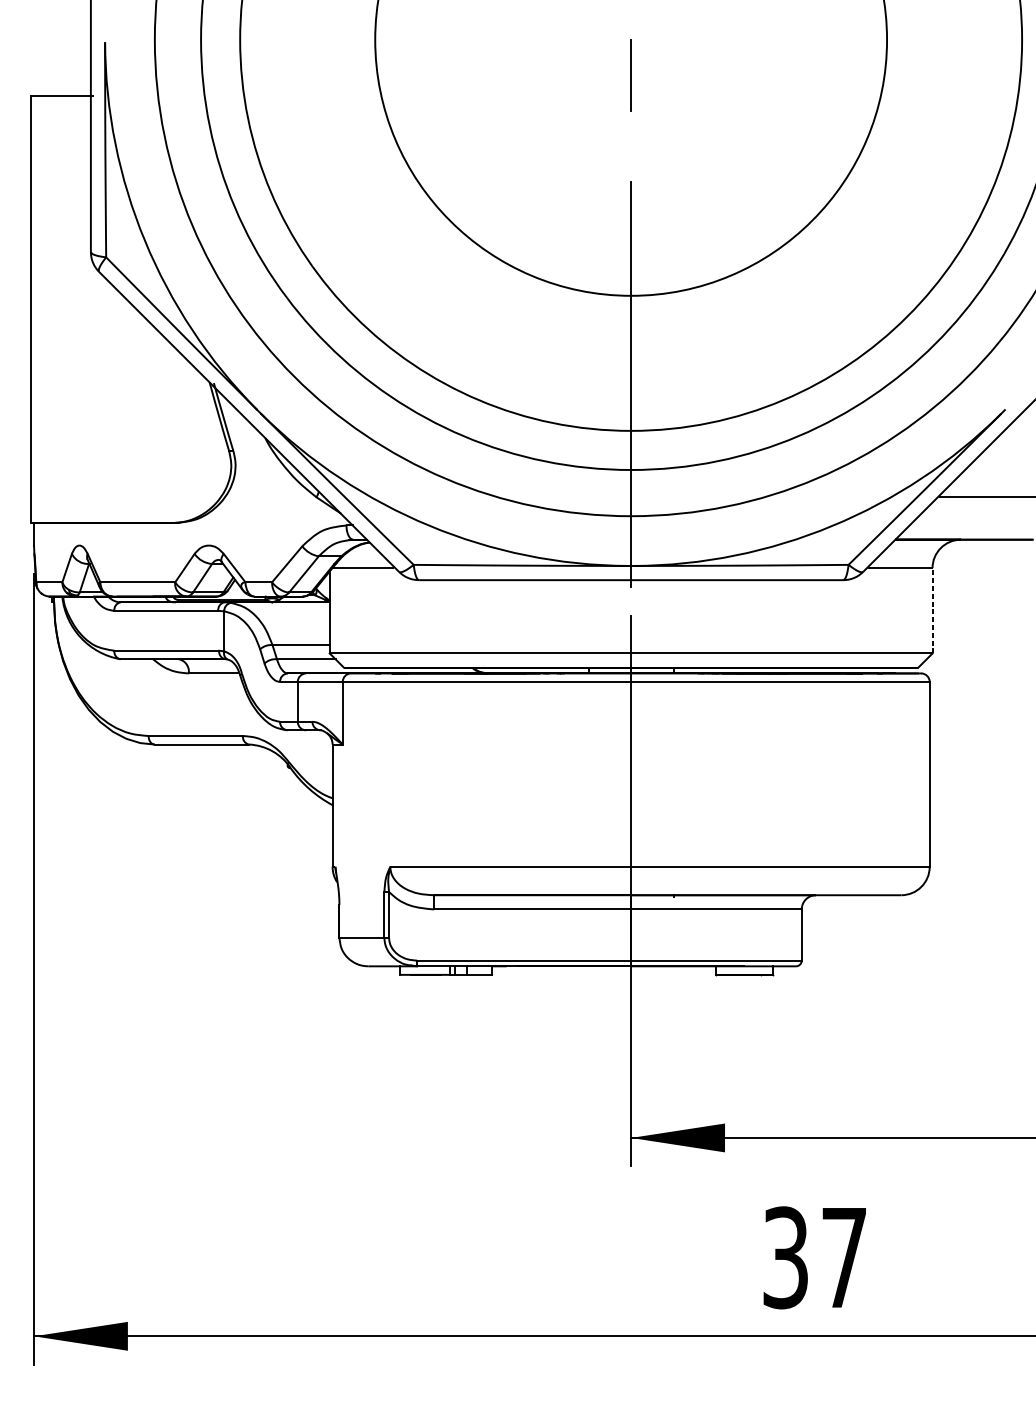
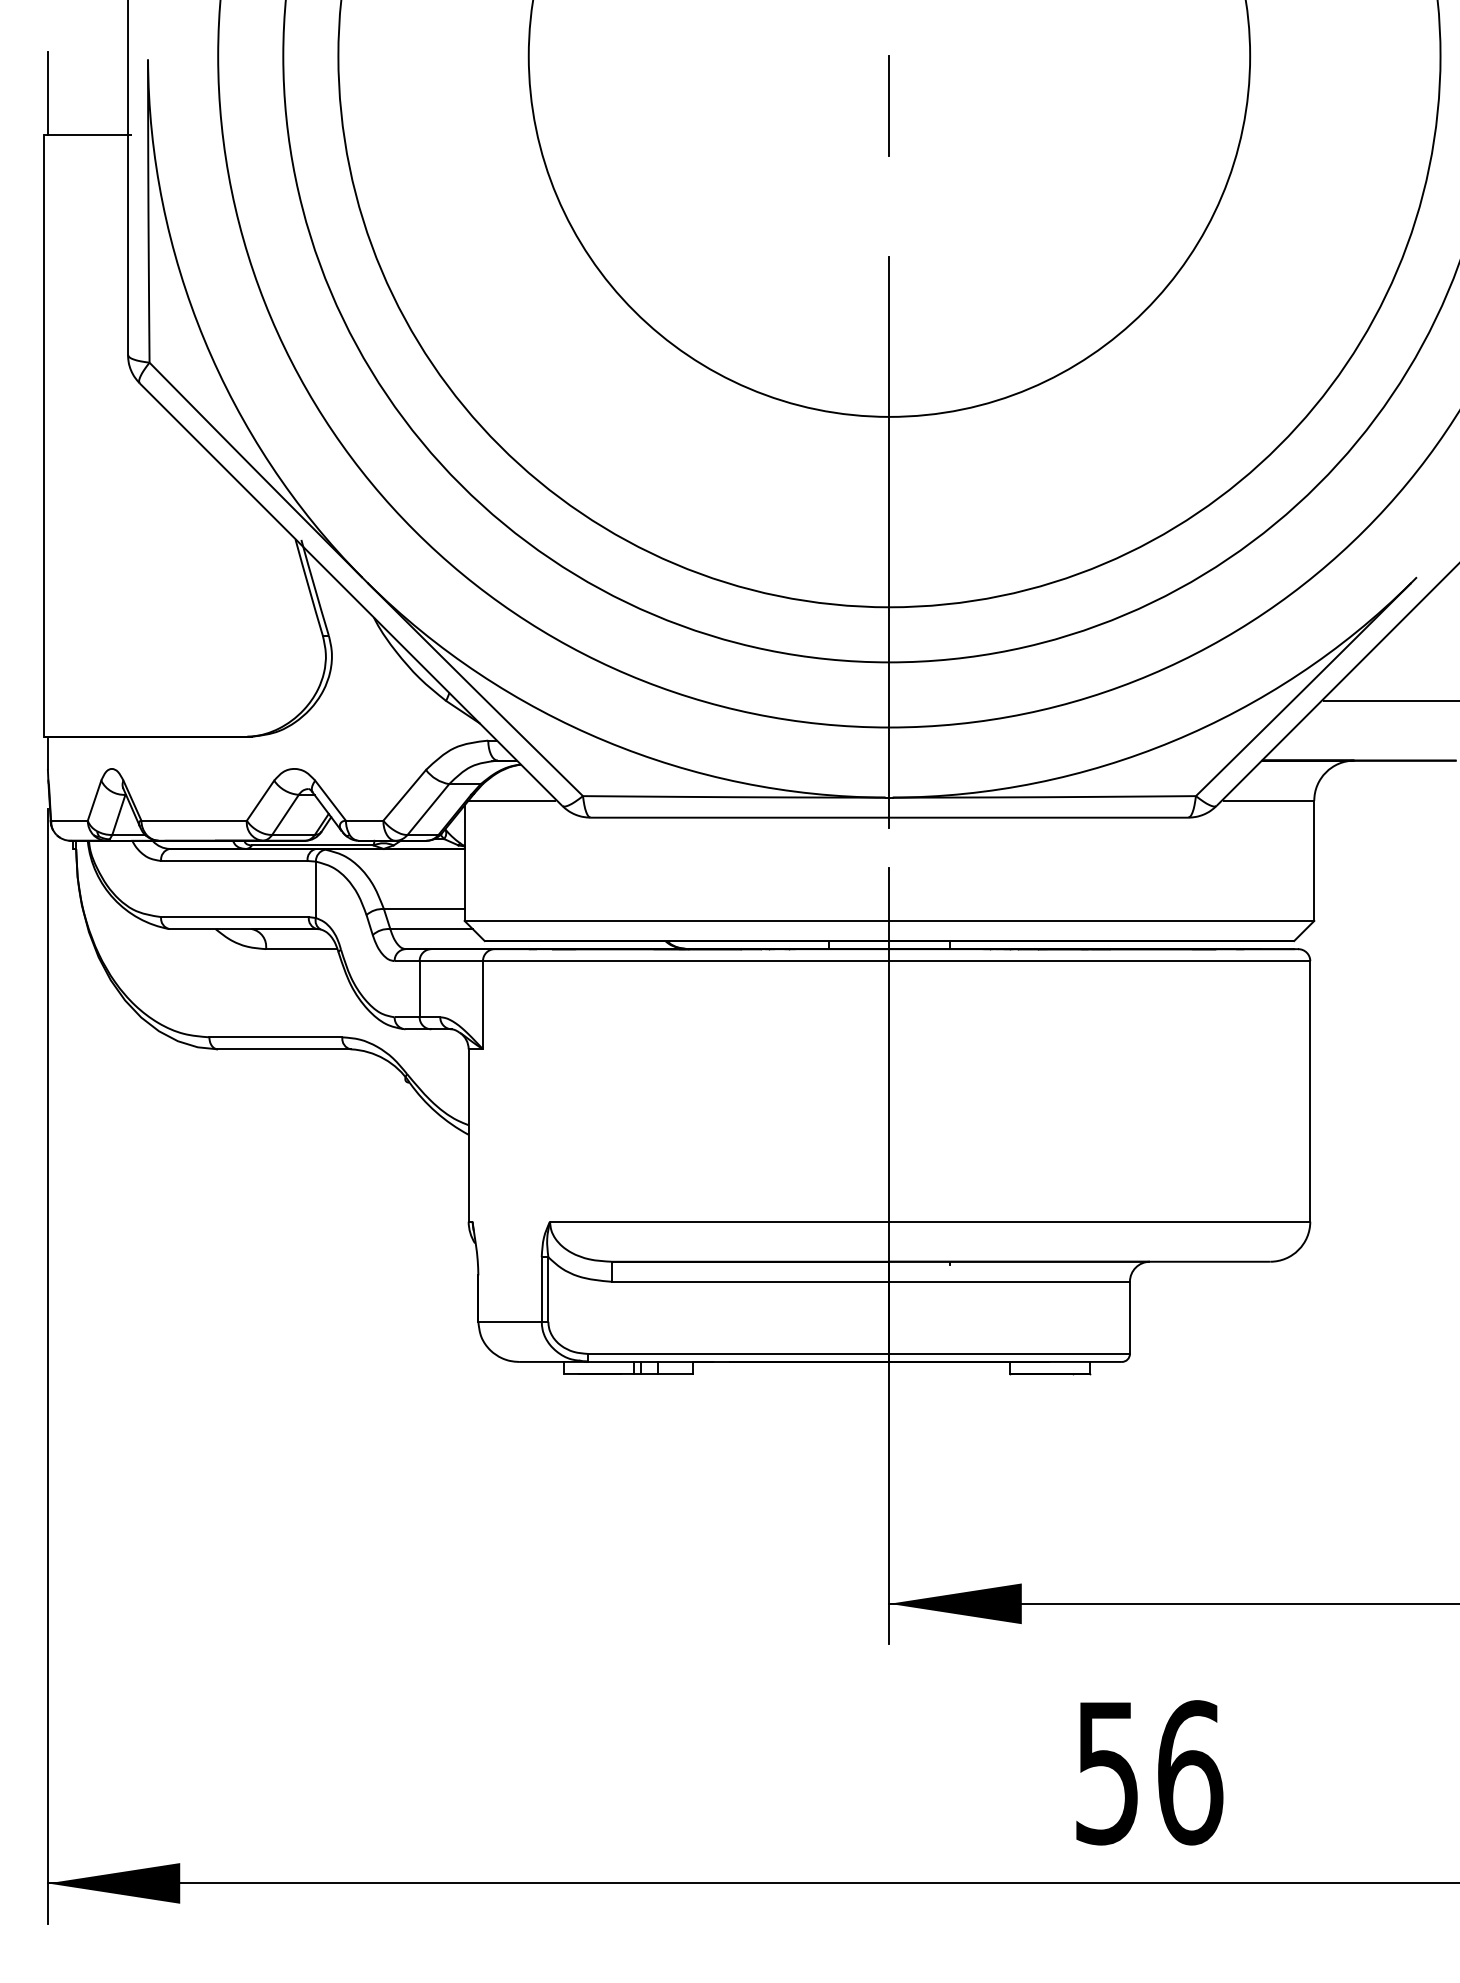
line: (33, 66) -> (47, 93), added
line: (932, 610) -> (1314, 860), dashed -> solid
text: (815, 1257) -> (1149, 1772), 37 -> 56

